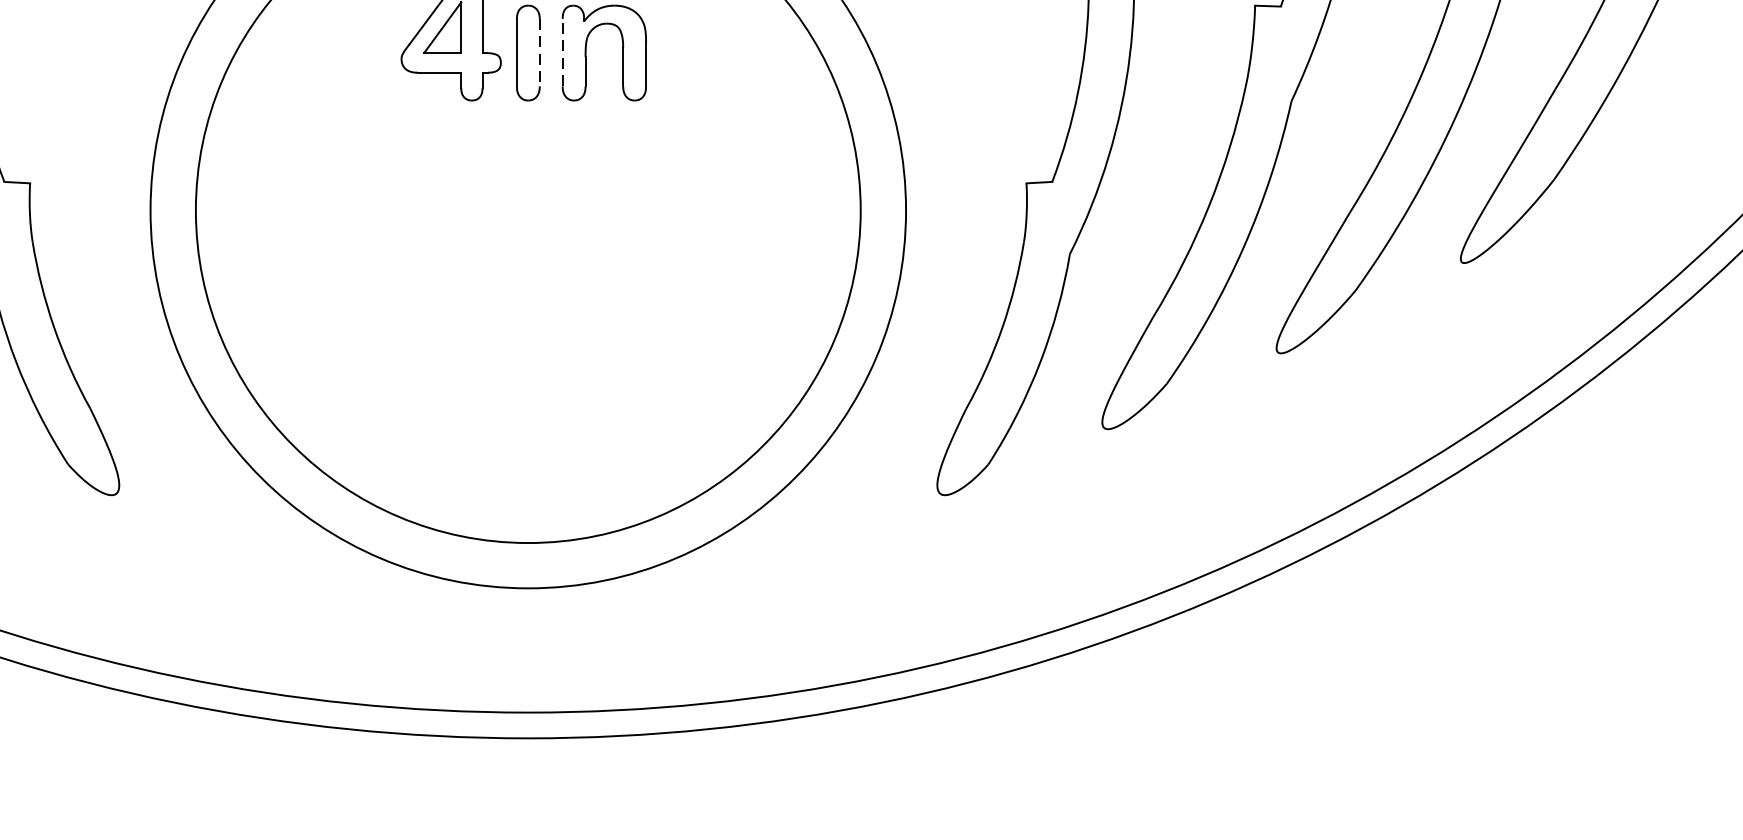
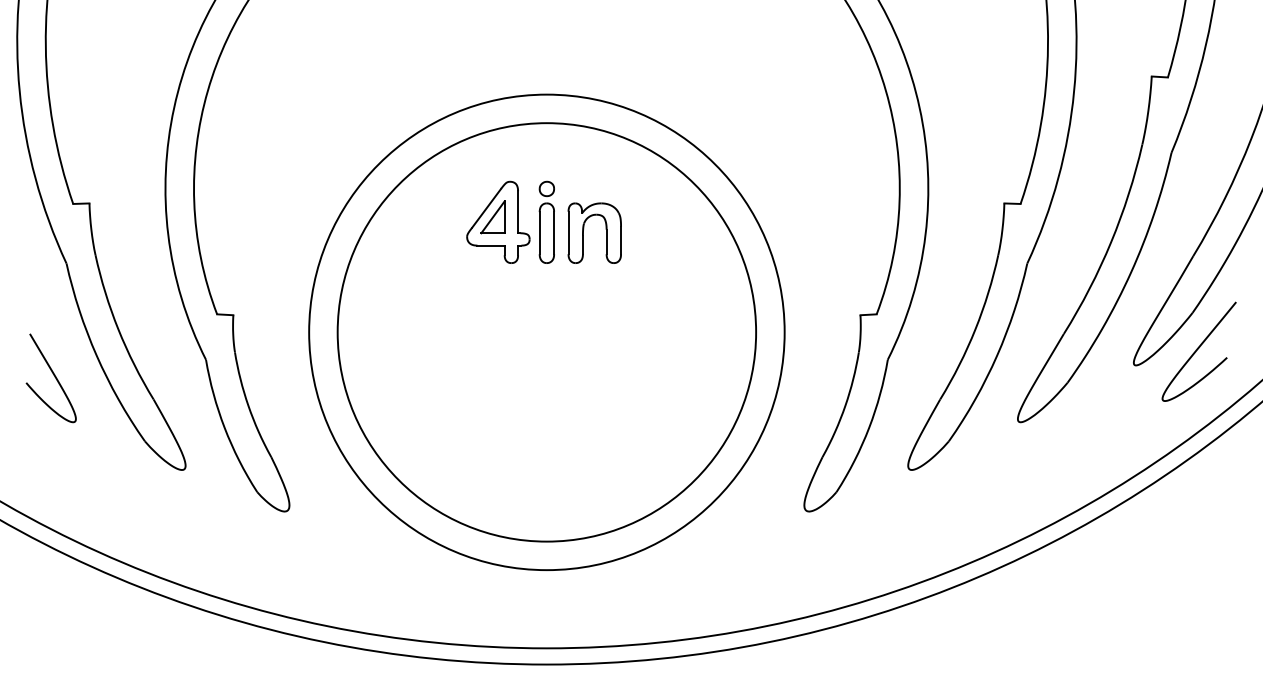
line: (562, 51) -> (568, 232), dashed -> solid
line: (540, 53) -> (554, 233), dashed -> solid
curve: (1561, 239) -> (1197, 350), added

